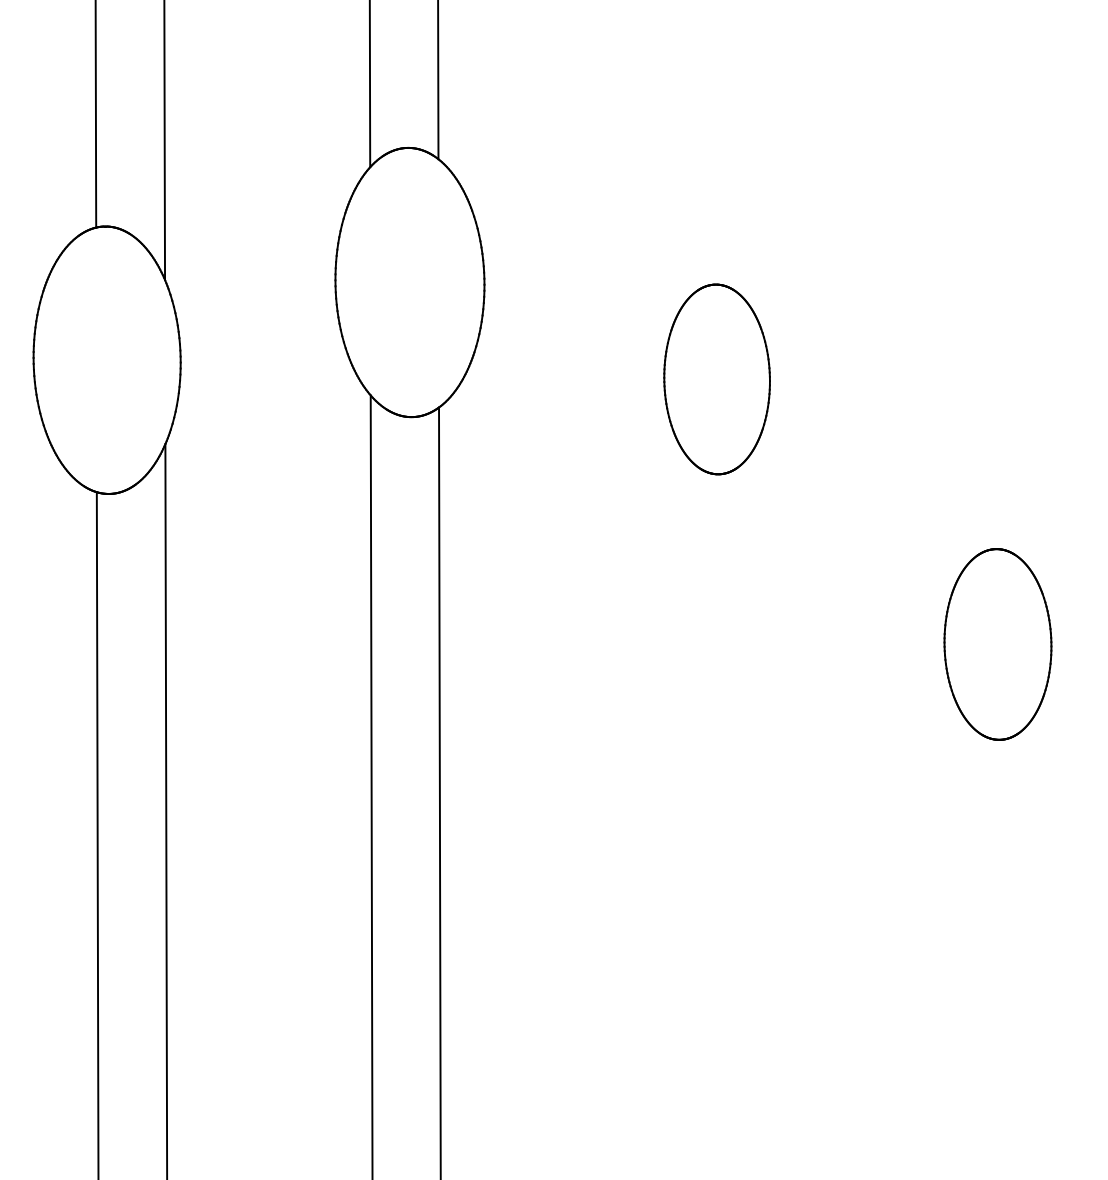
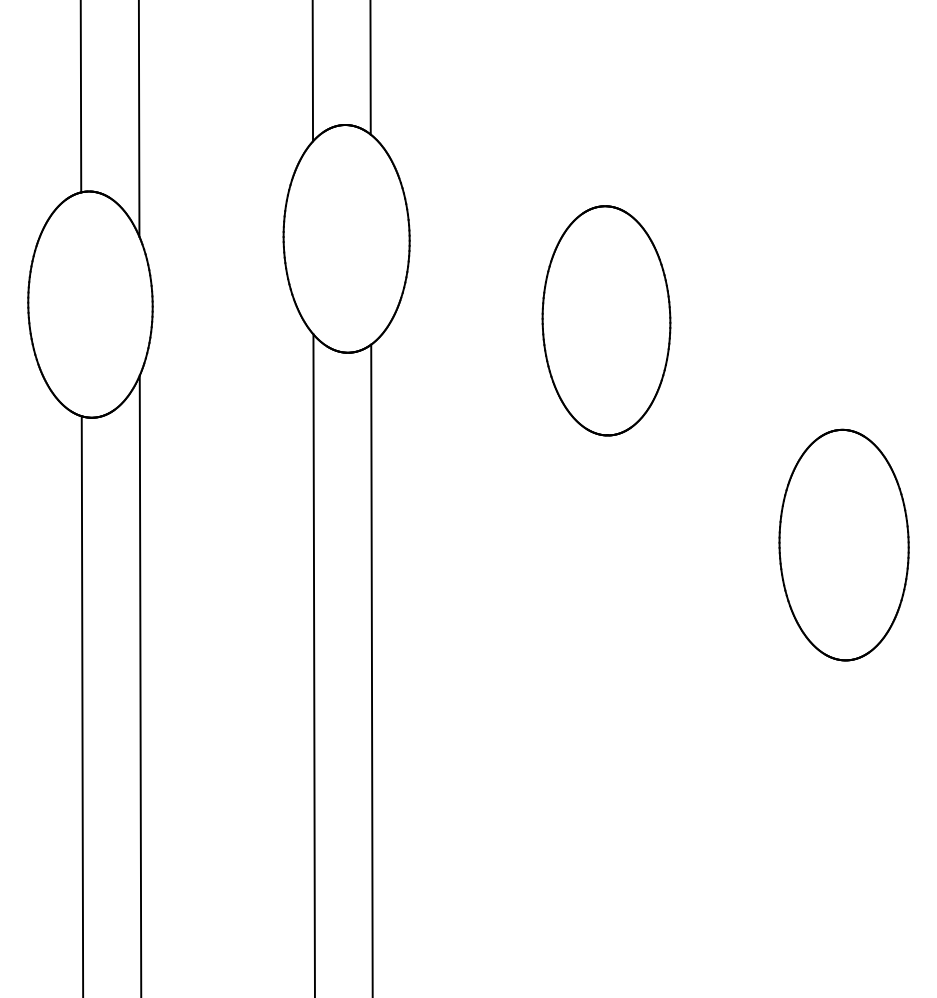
part: (717, 378) -> (606, 320), size x1.43
part: (997, 643) -> (843, 544), size x1.43

